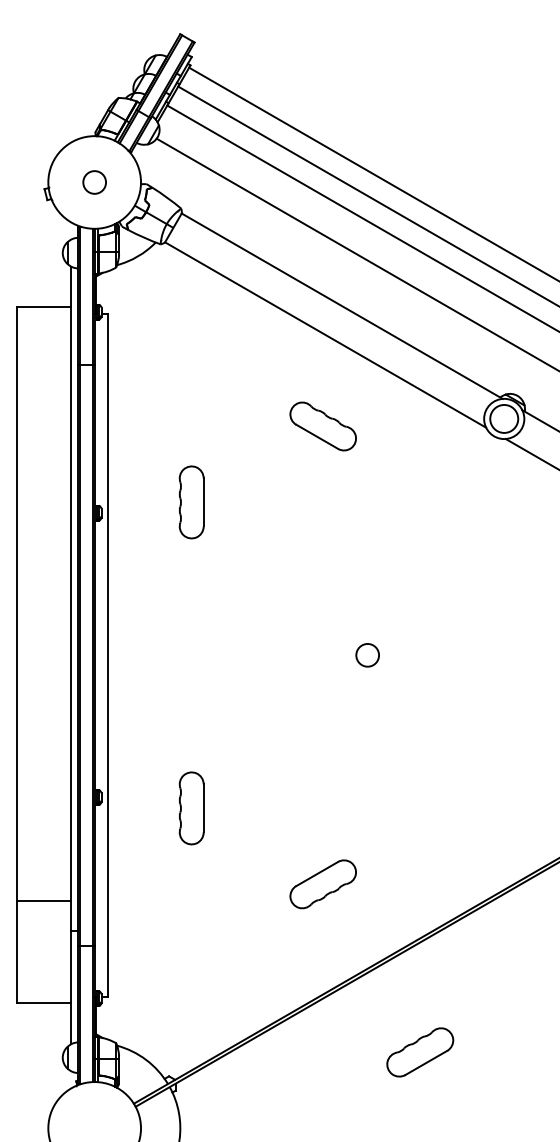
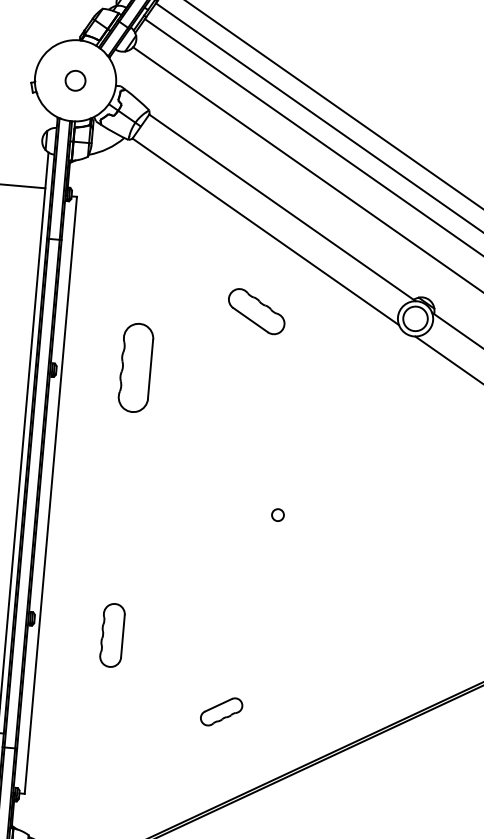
part: (191, 502) -> (135, 367), size x1.4
circle: (367, 655) -> (277, 515), size x0.6
part: (322, 884) -> (221, 711), size x0.7

